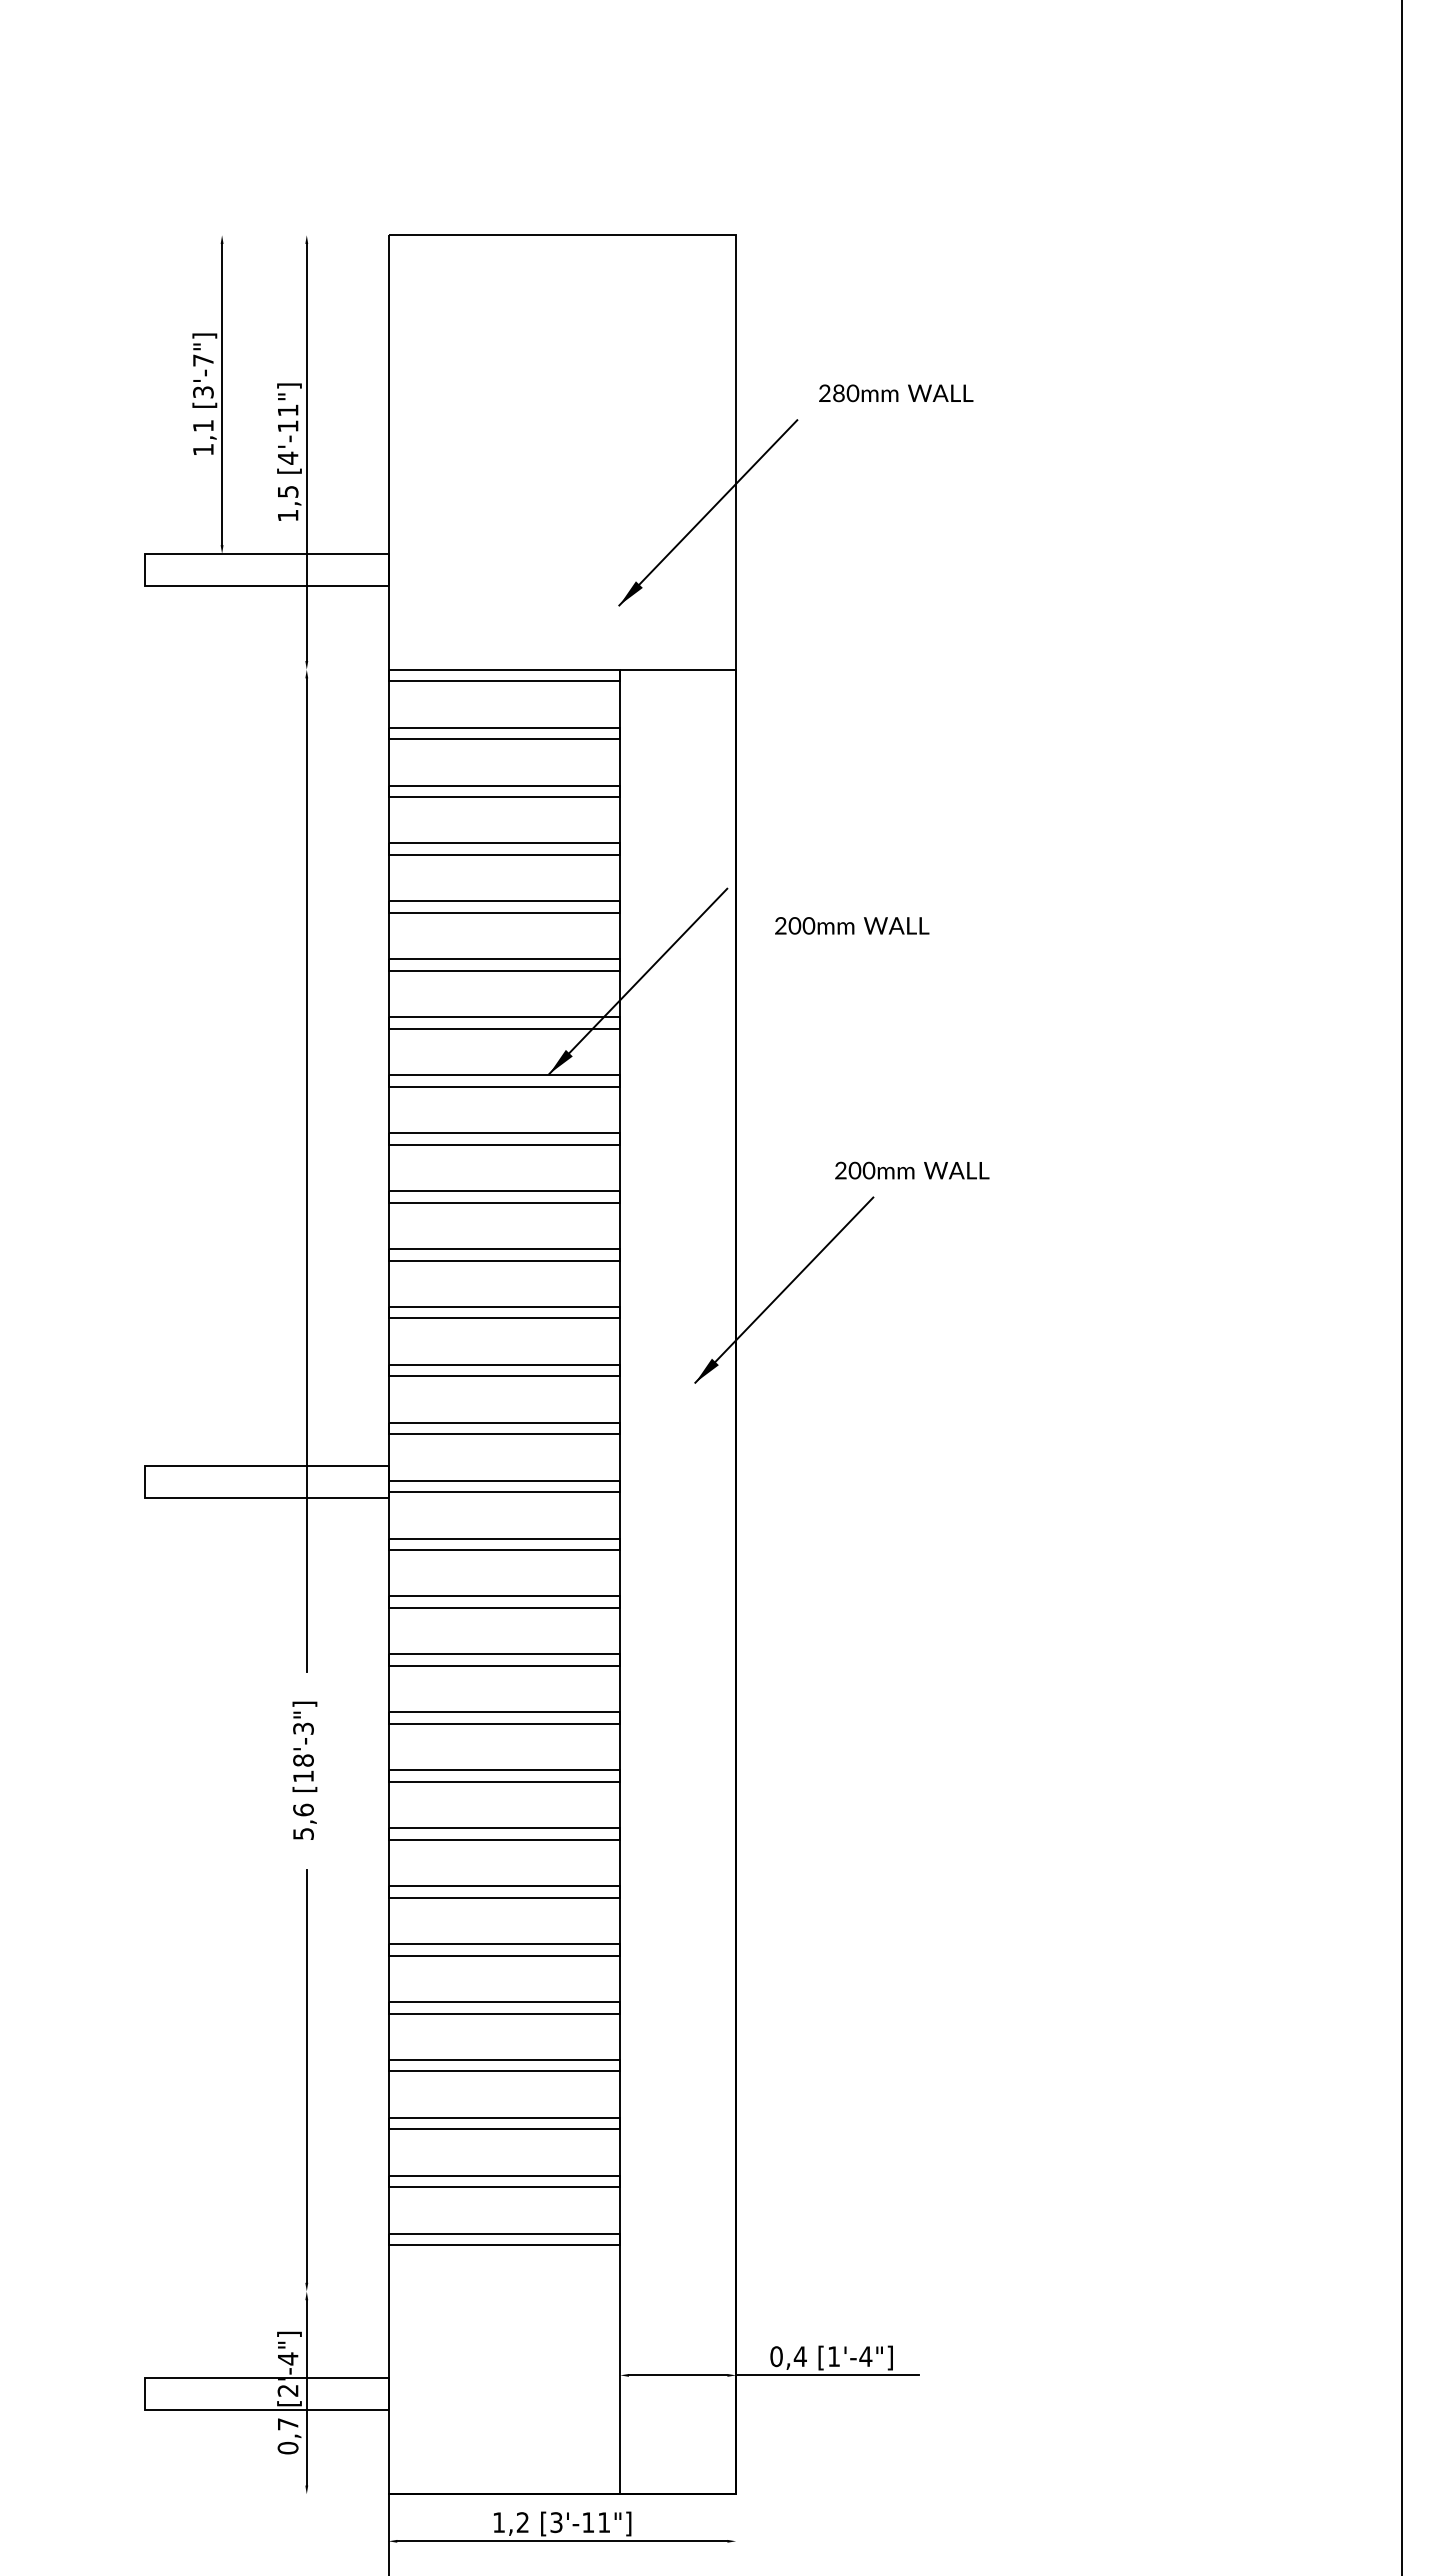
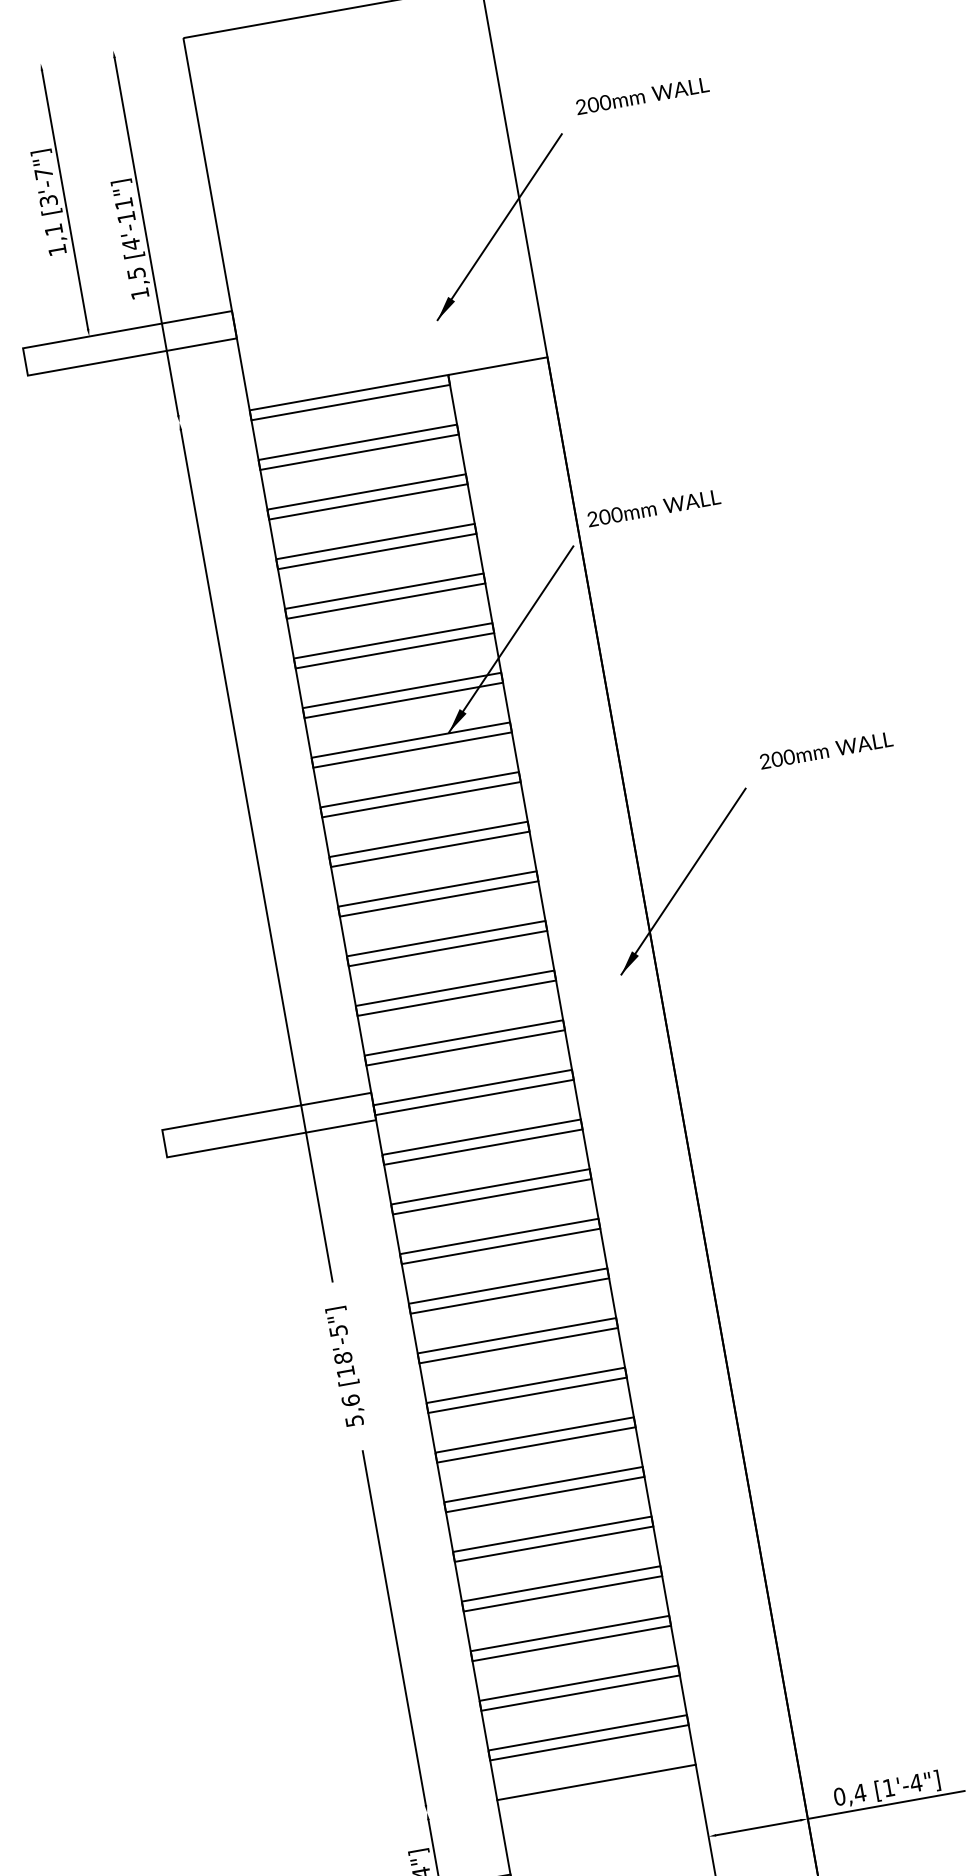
text: (838, 393) -> (593, 105), 280mm -> 200mm
text: (852, 925) -> (654, 507), moved
text: (912, 1170) -> (826, 750), moved
text: (303, 1728) -> (338, 1330), [18'-3"] -> [18'-5"]
line: (504, 2291) -> (596, 1782), added

